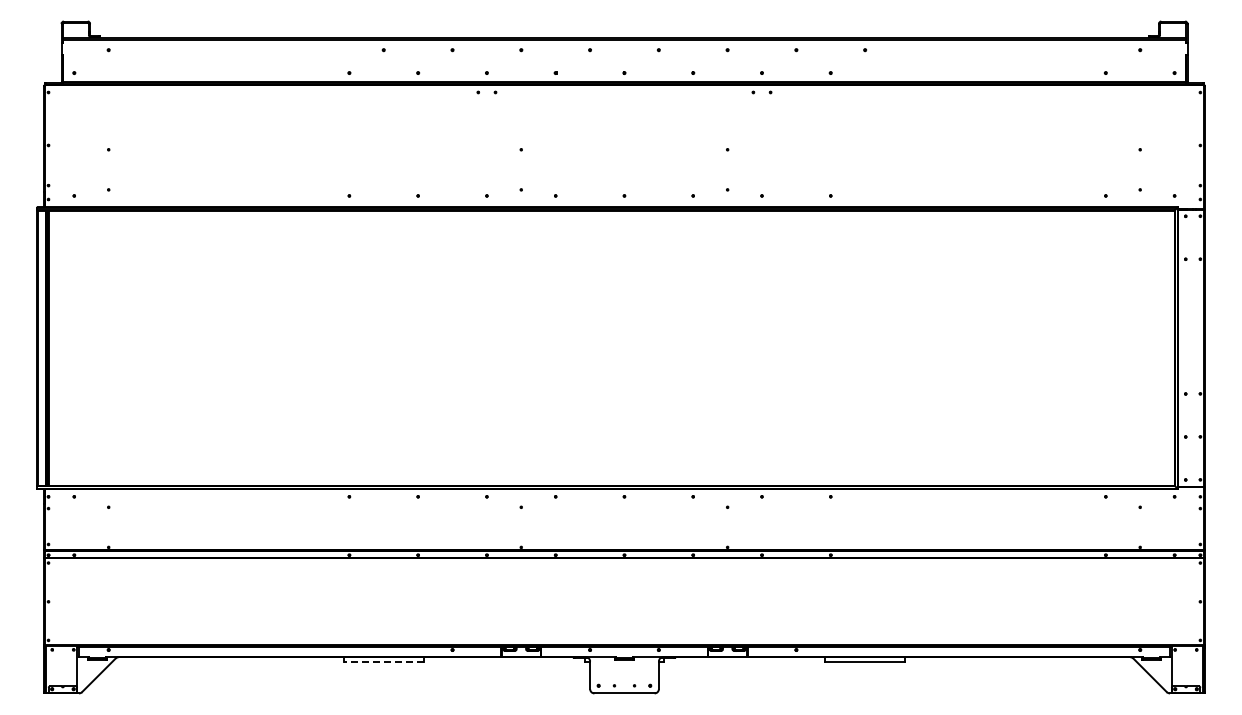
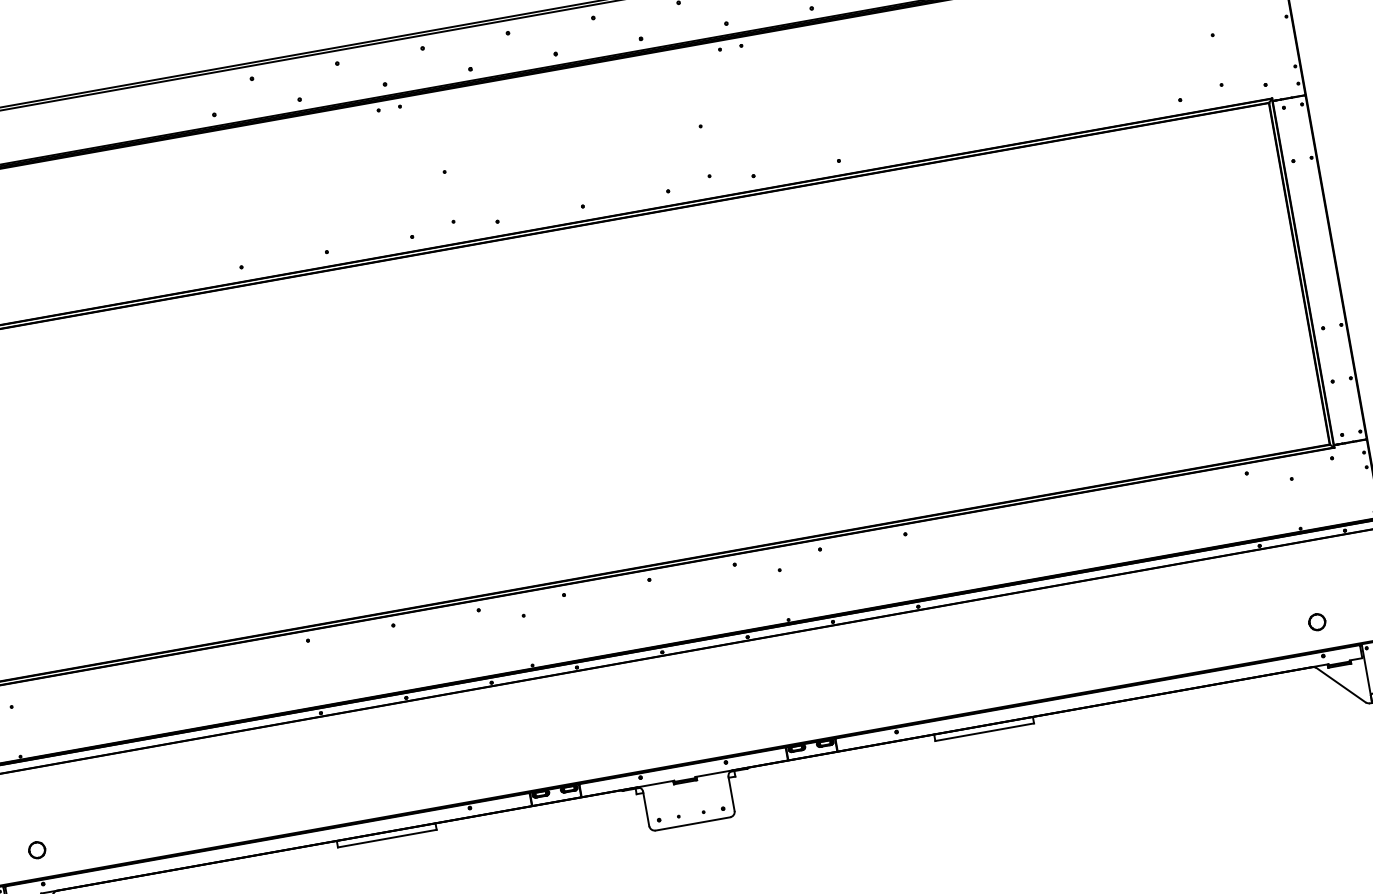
part: (108, 622) -> (36, 849), added
part: (1139, 622) -> (1316, 622), added
line: (383, 662) -> (386, 838), dashed -> solid

